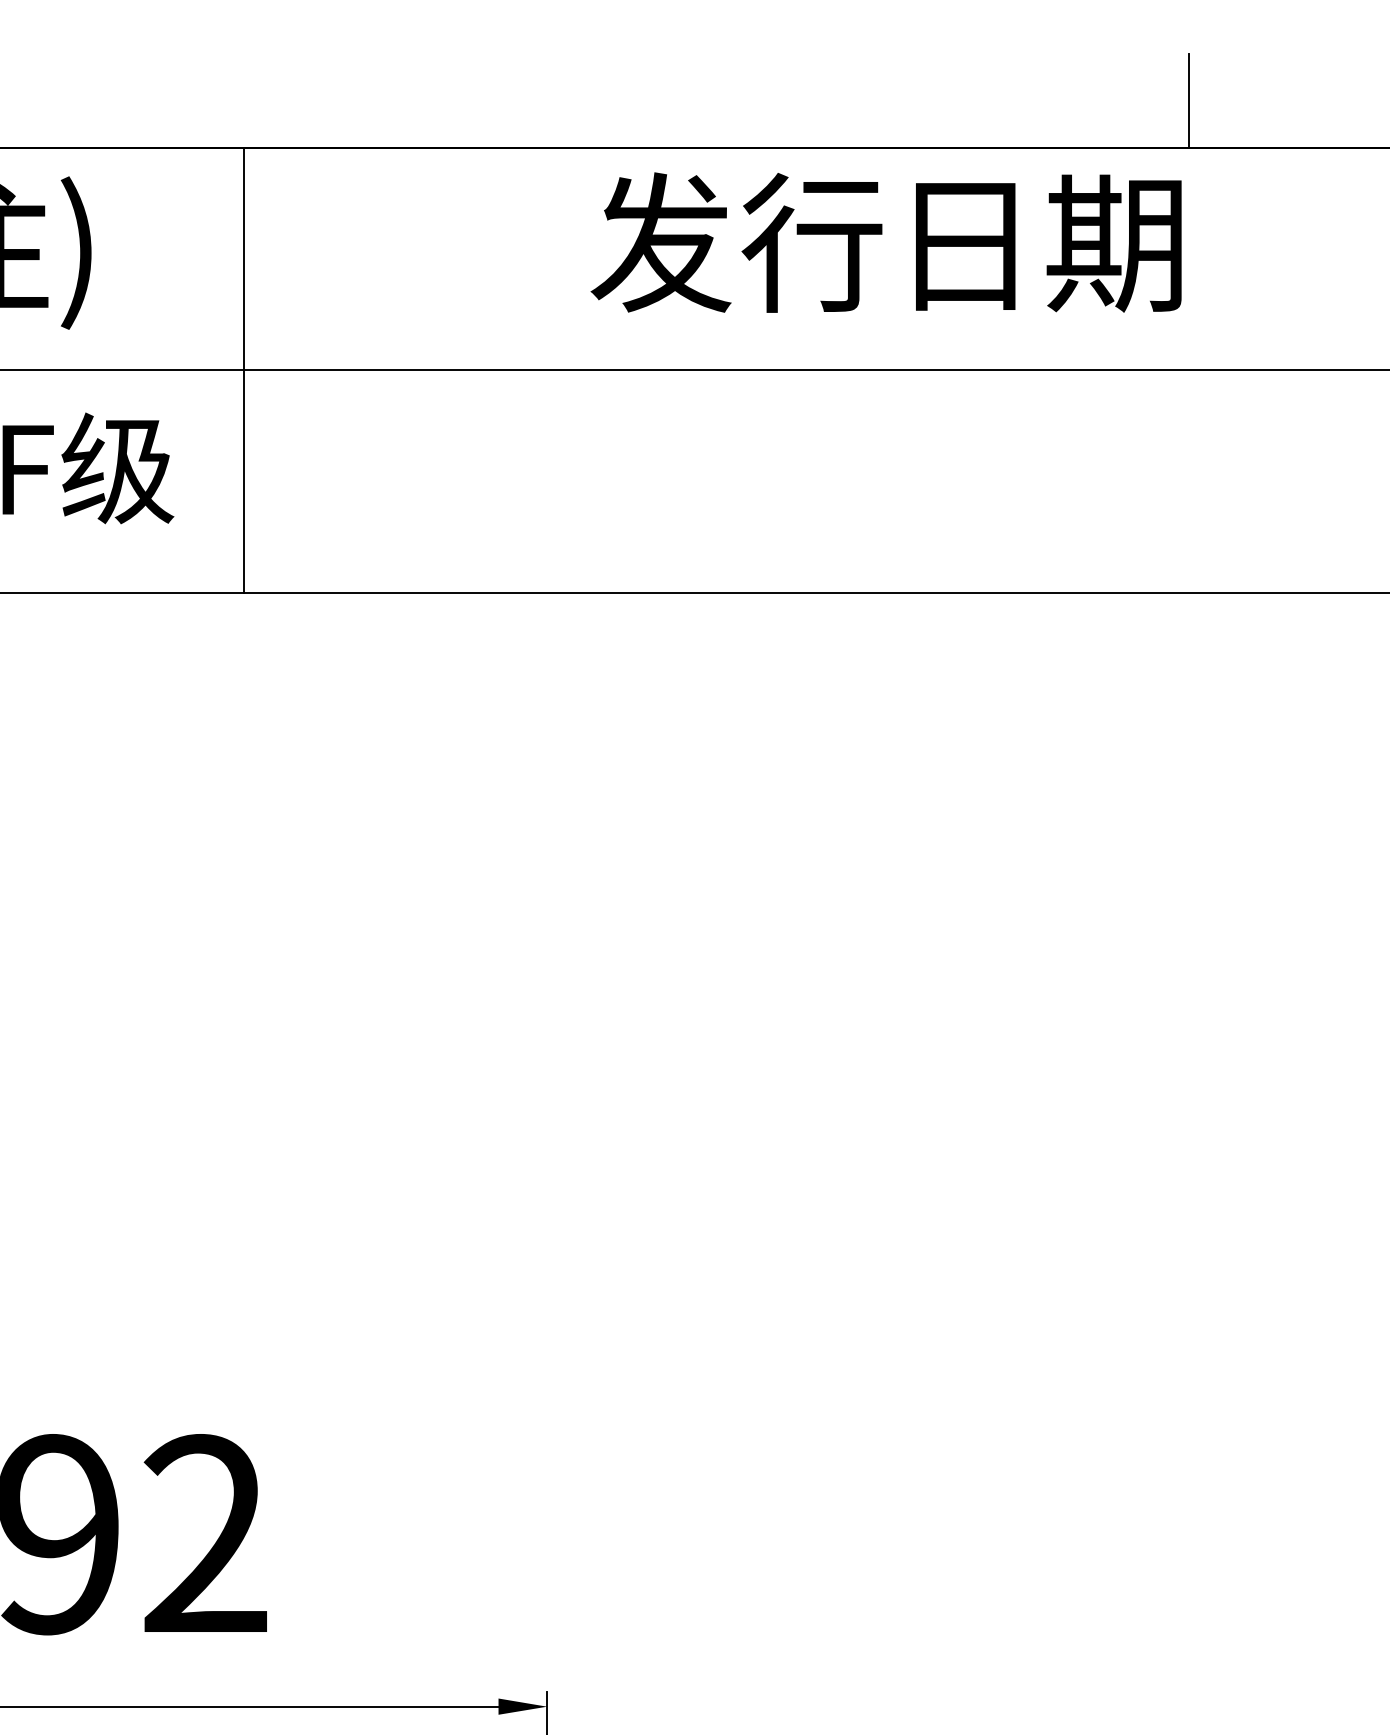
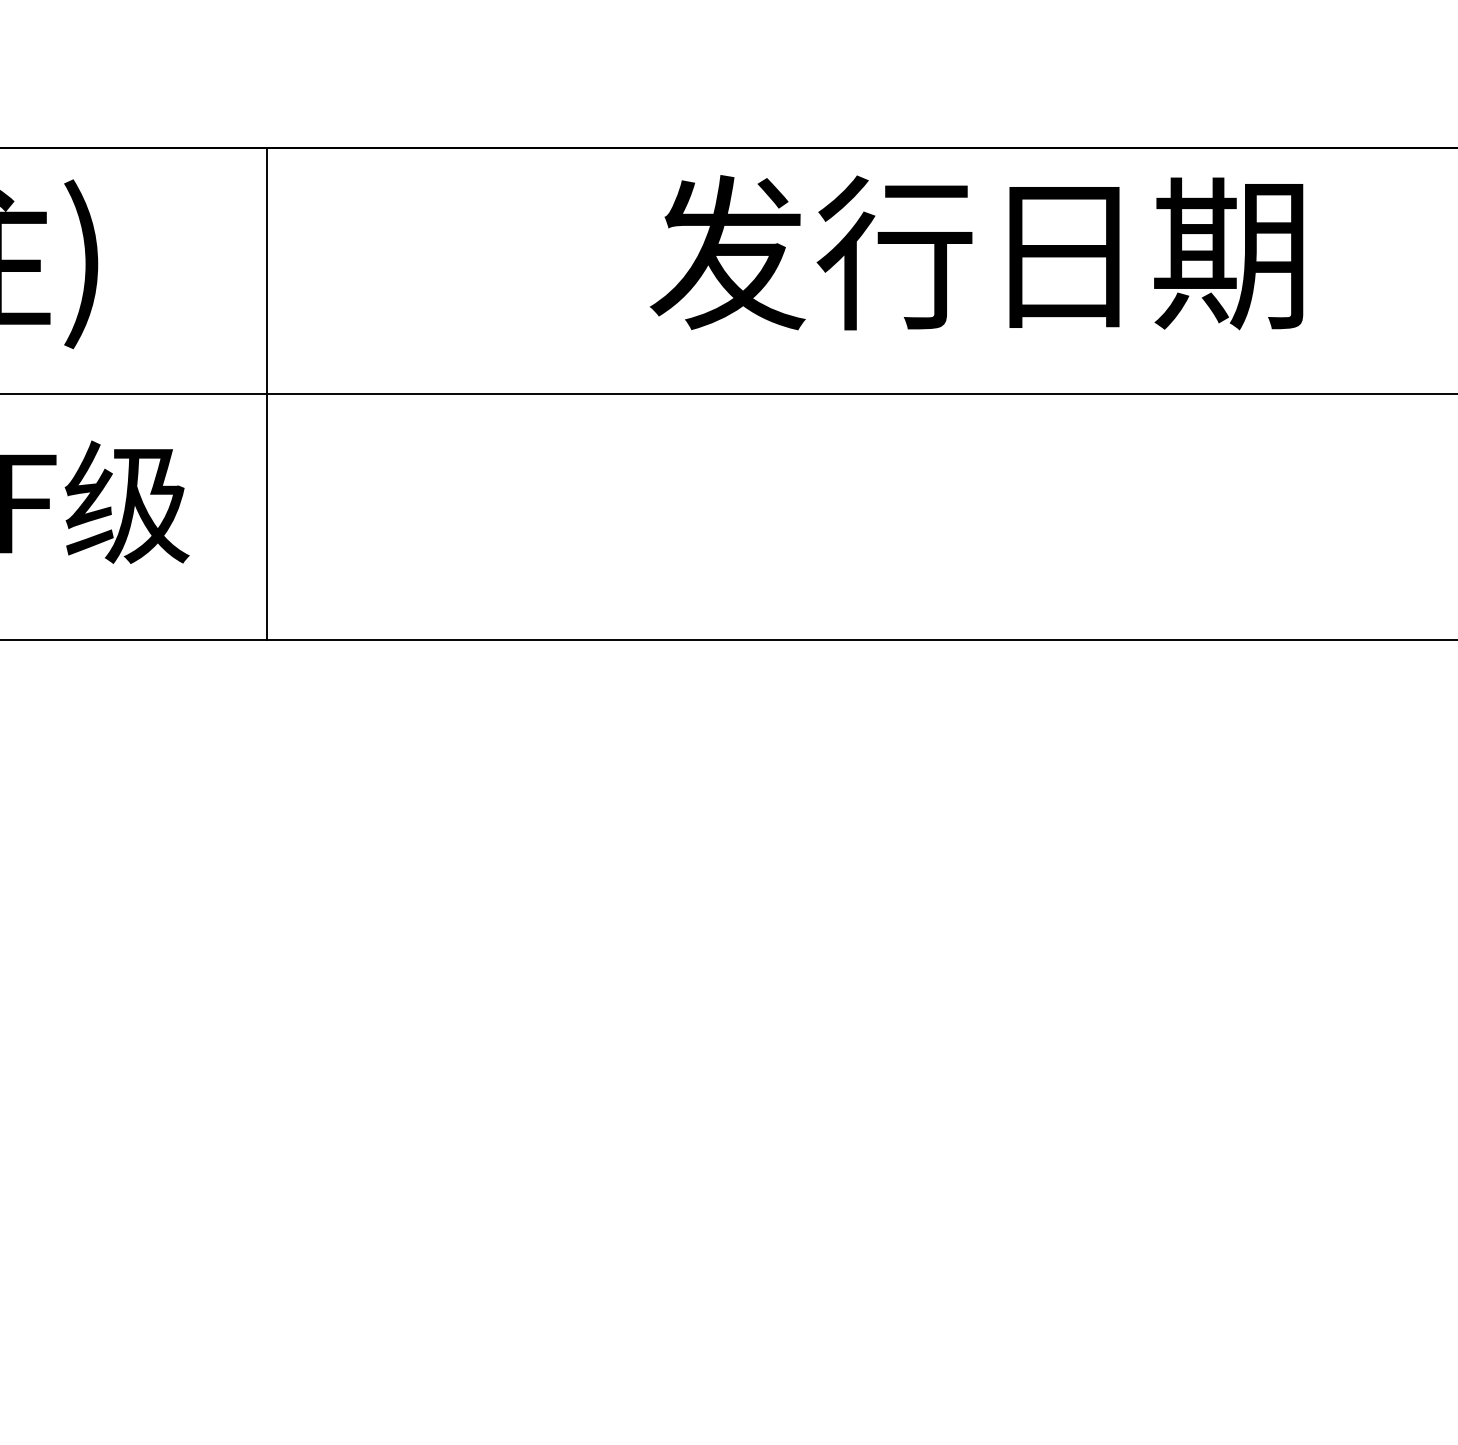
line: (1188, 100) -> (1310, 95), removed

